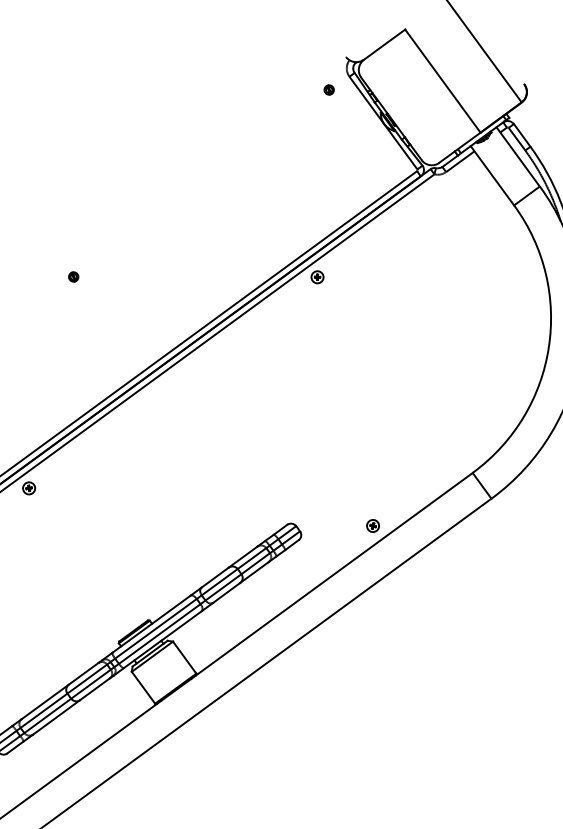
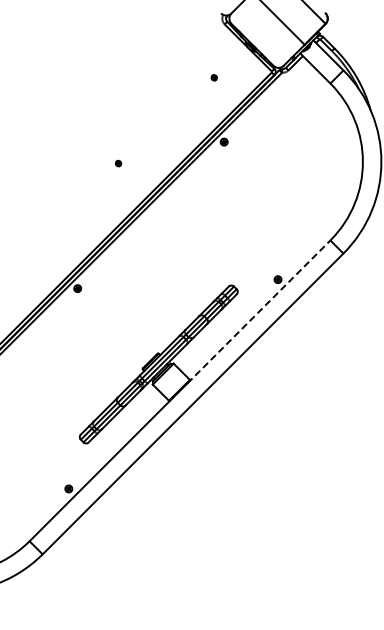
part: (327, 89) -> (213, 77), moved
part: (73, 276) -> (118, 163), moved
line: (333, 575) -> (259, 311), solid -> dashed

